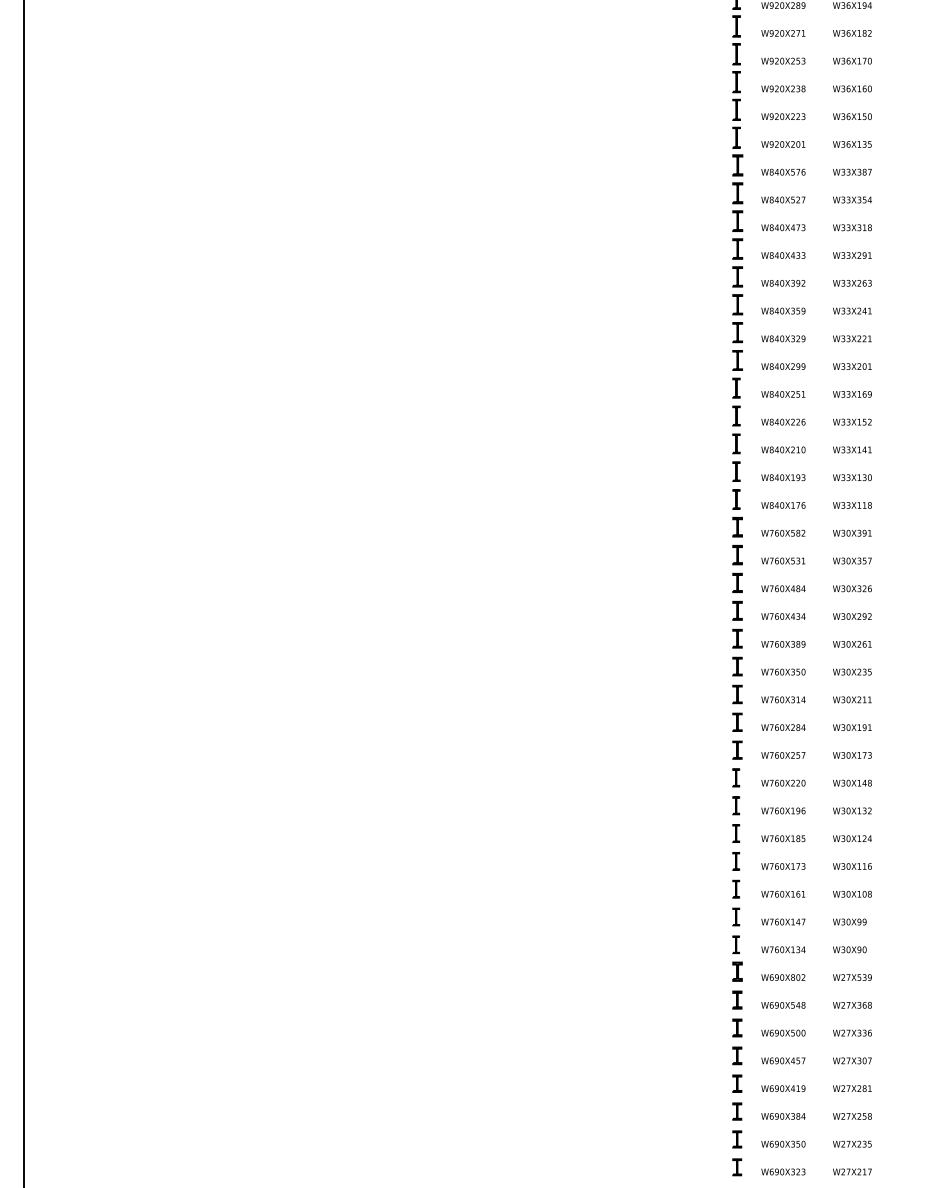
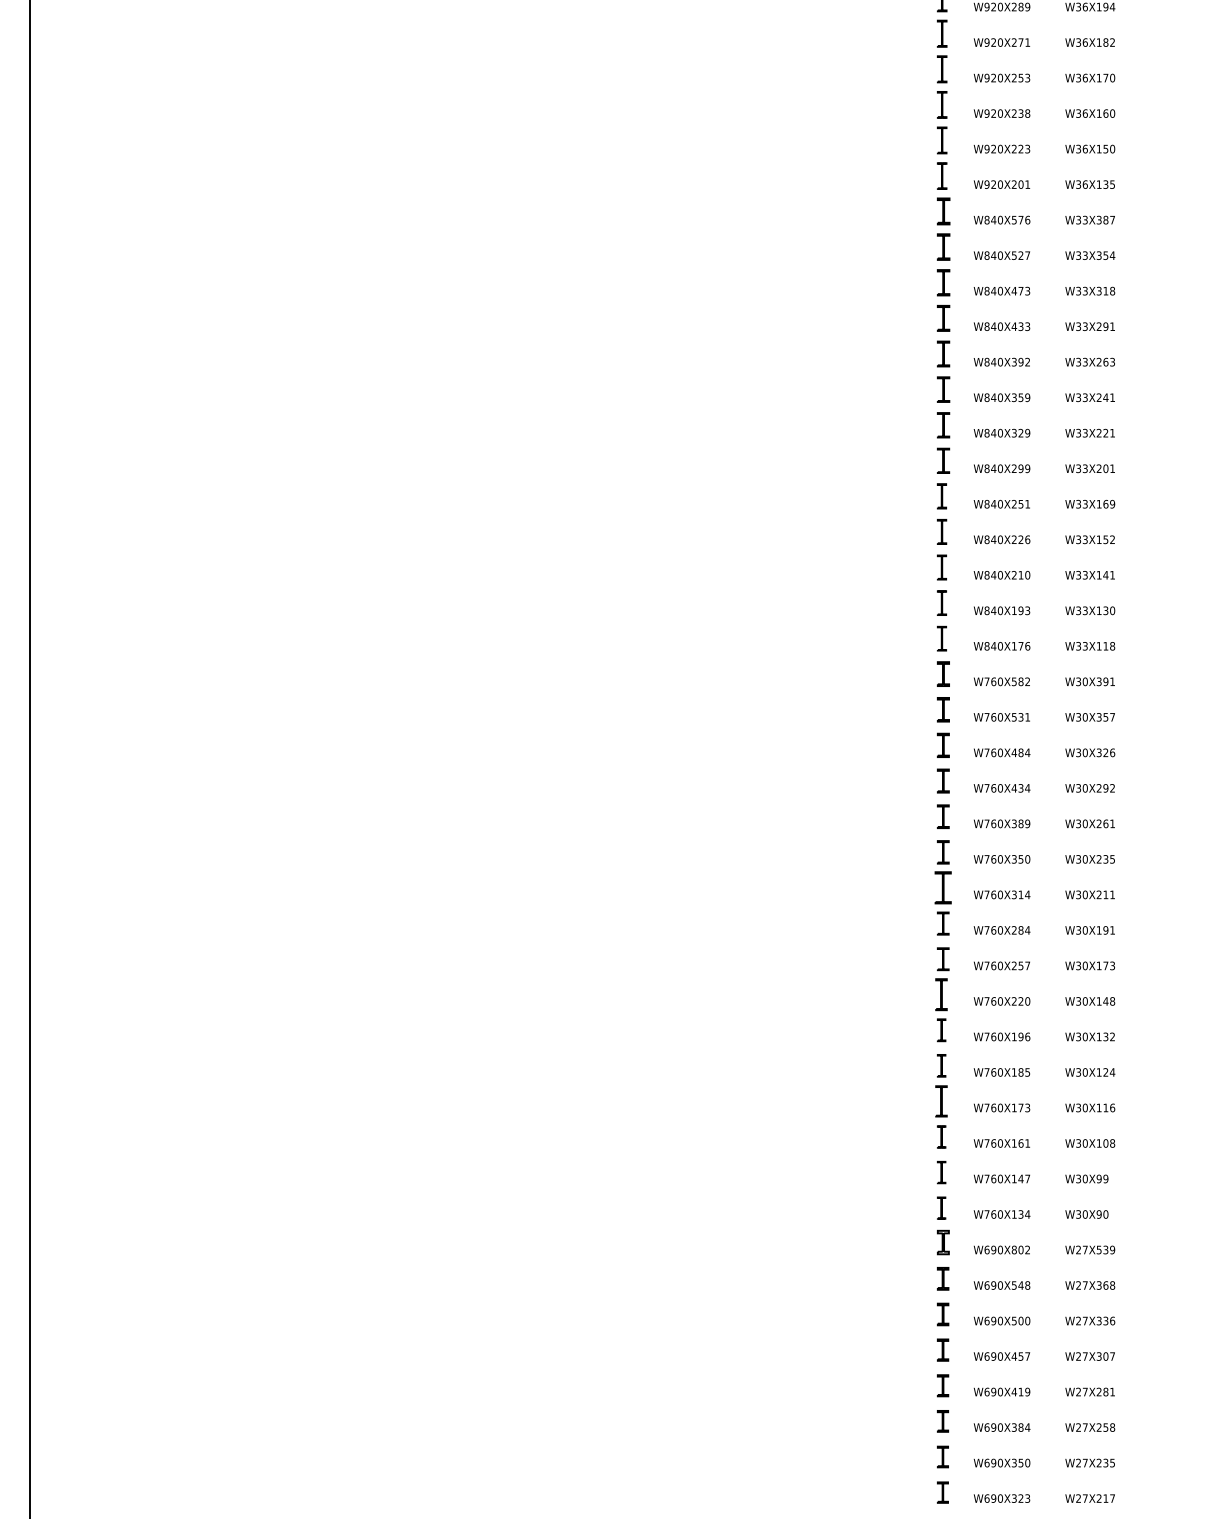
part: (737, 694) -> (943, 888), size x1.4
part: (736, 777) -> (941, 994), size x1.4
part: (736, 861) -> (941, 1101), size x1.4

